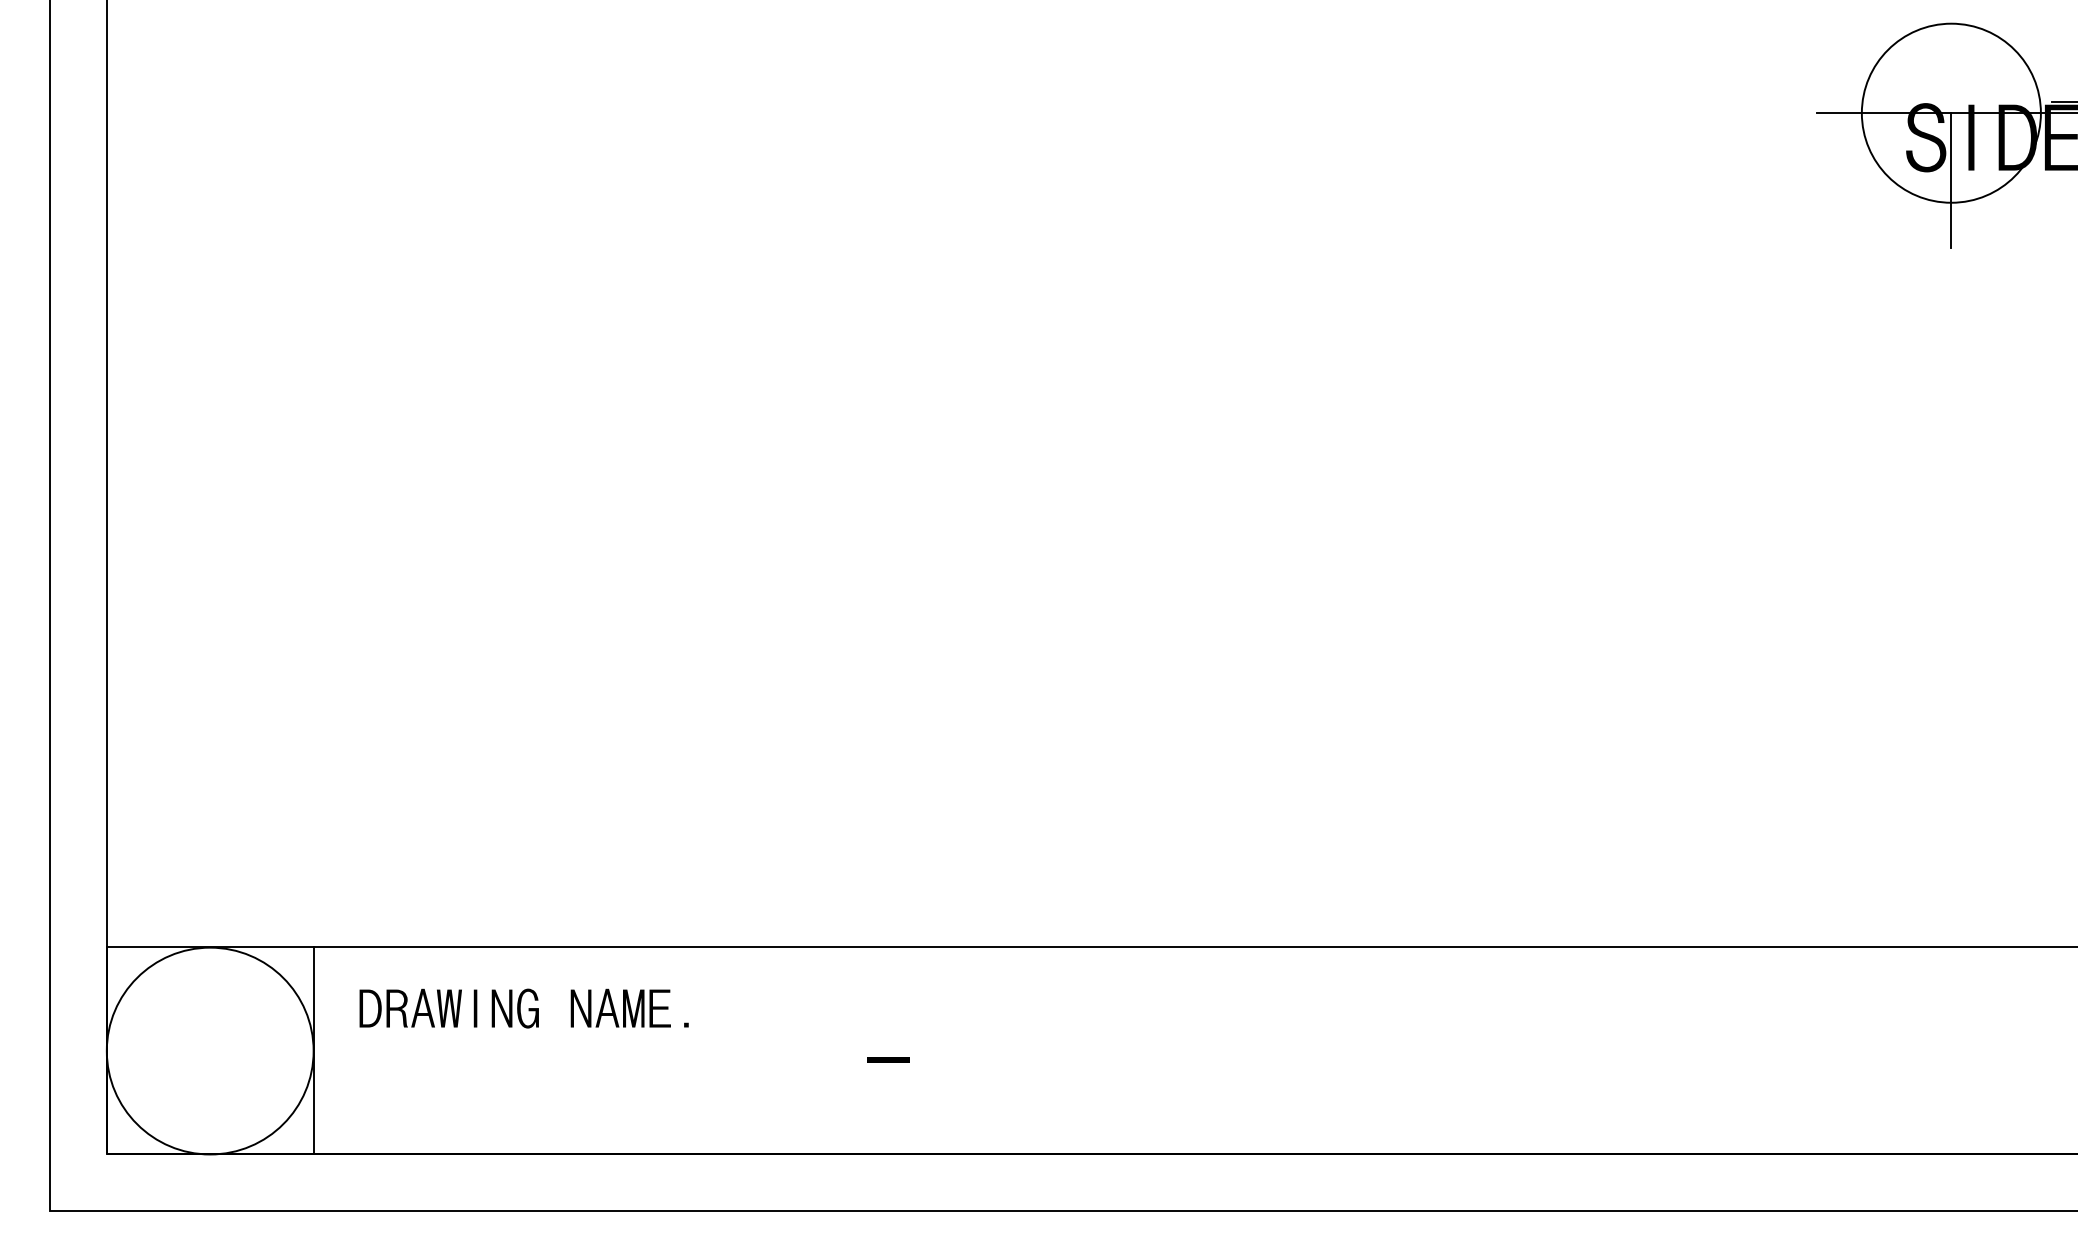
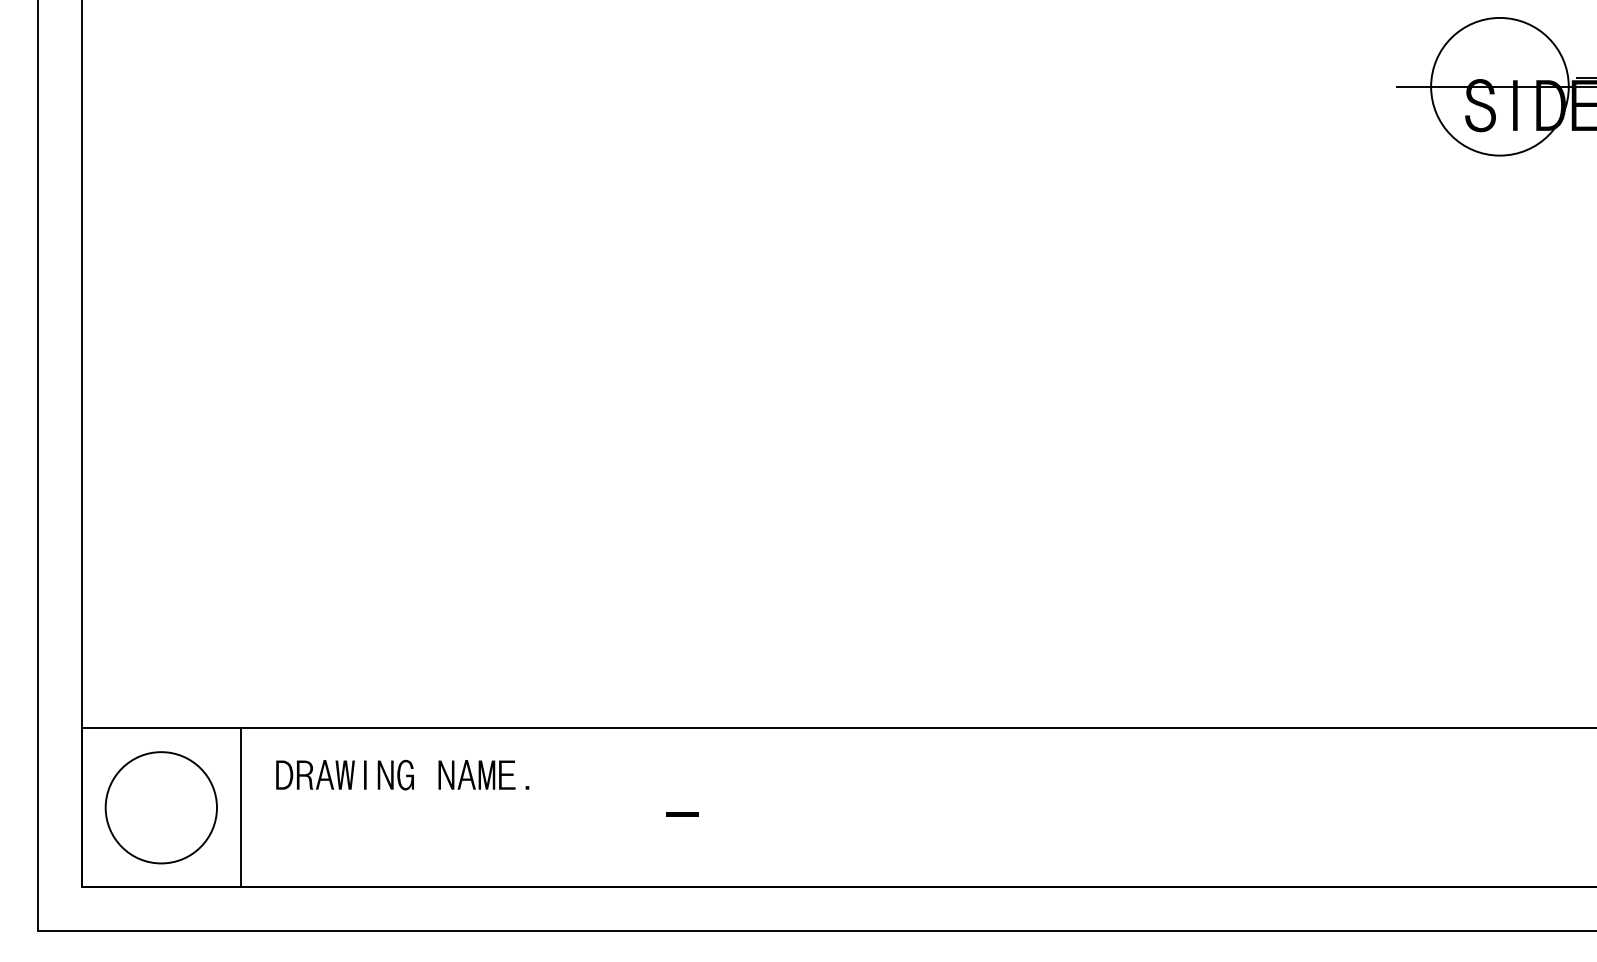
line: (1951, 180) -> (1500, 138), removed
circle: (209, 1050) -> (160, 807), size x0.7

